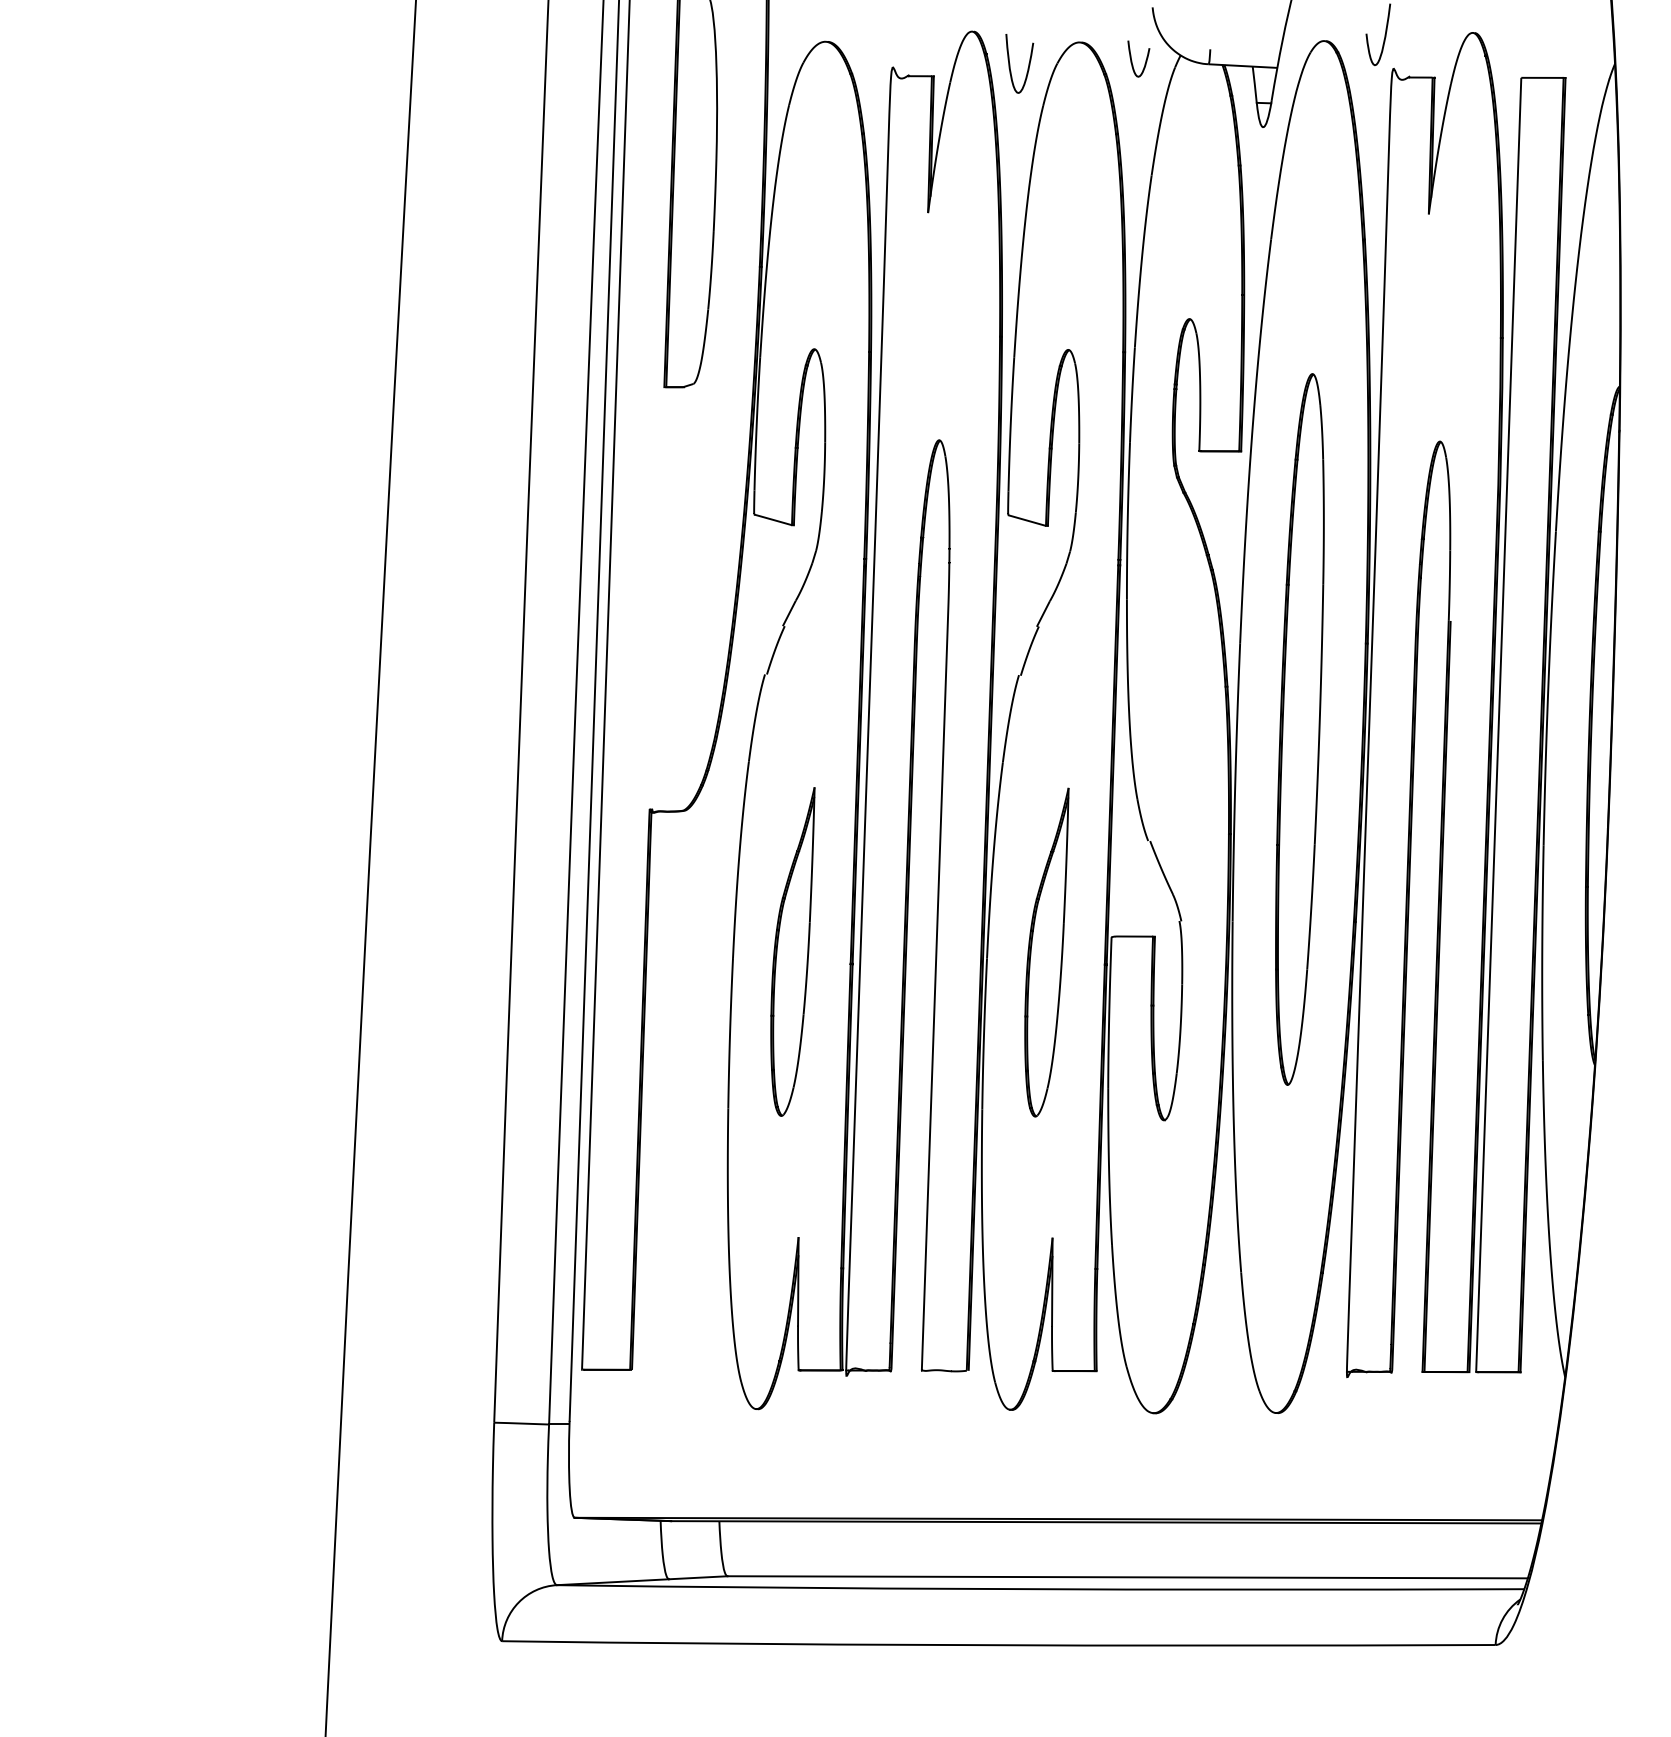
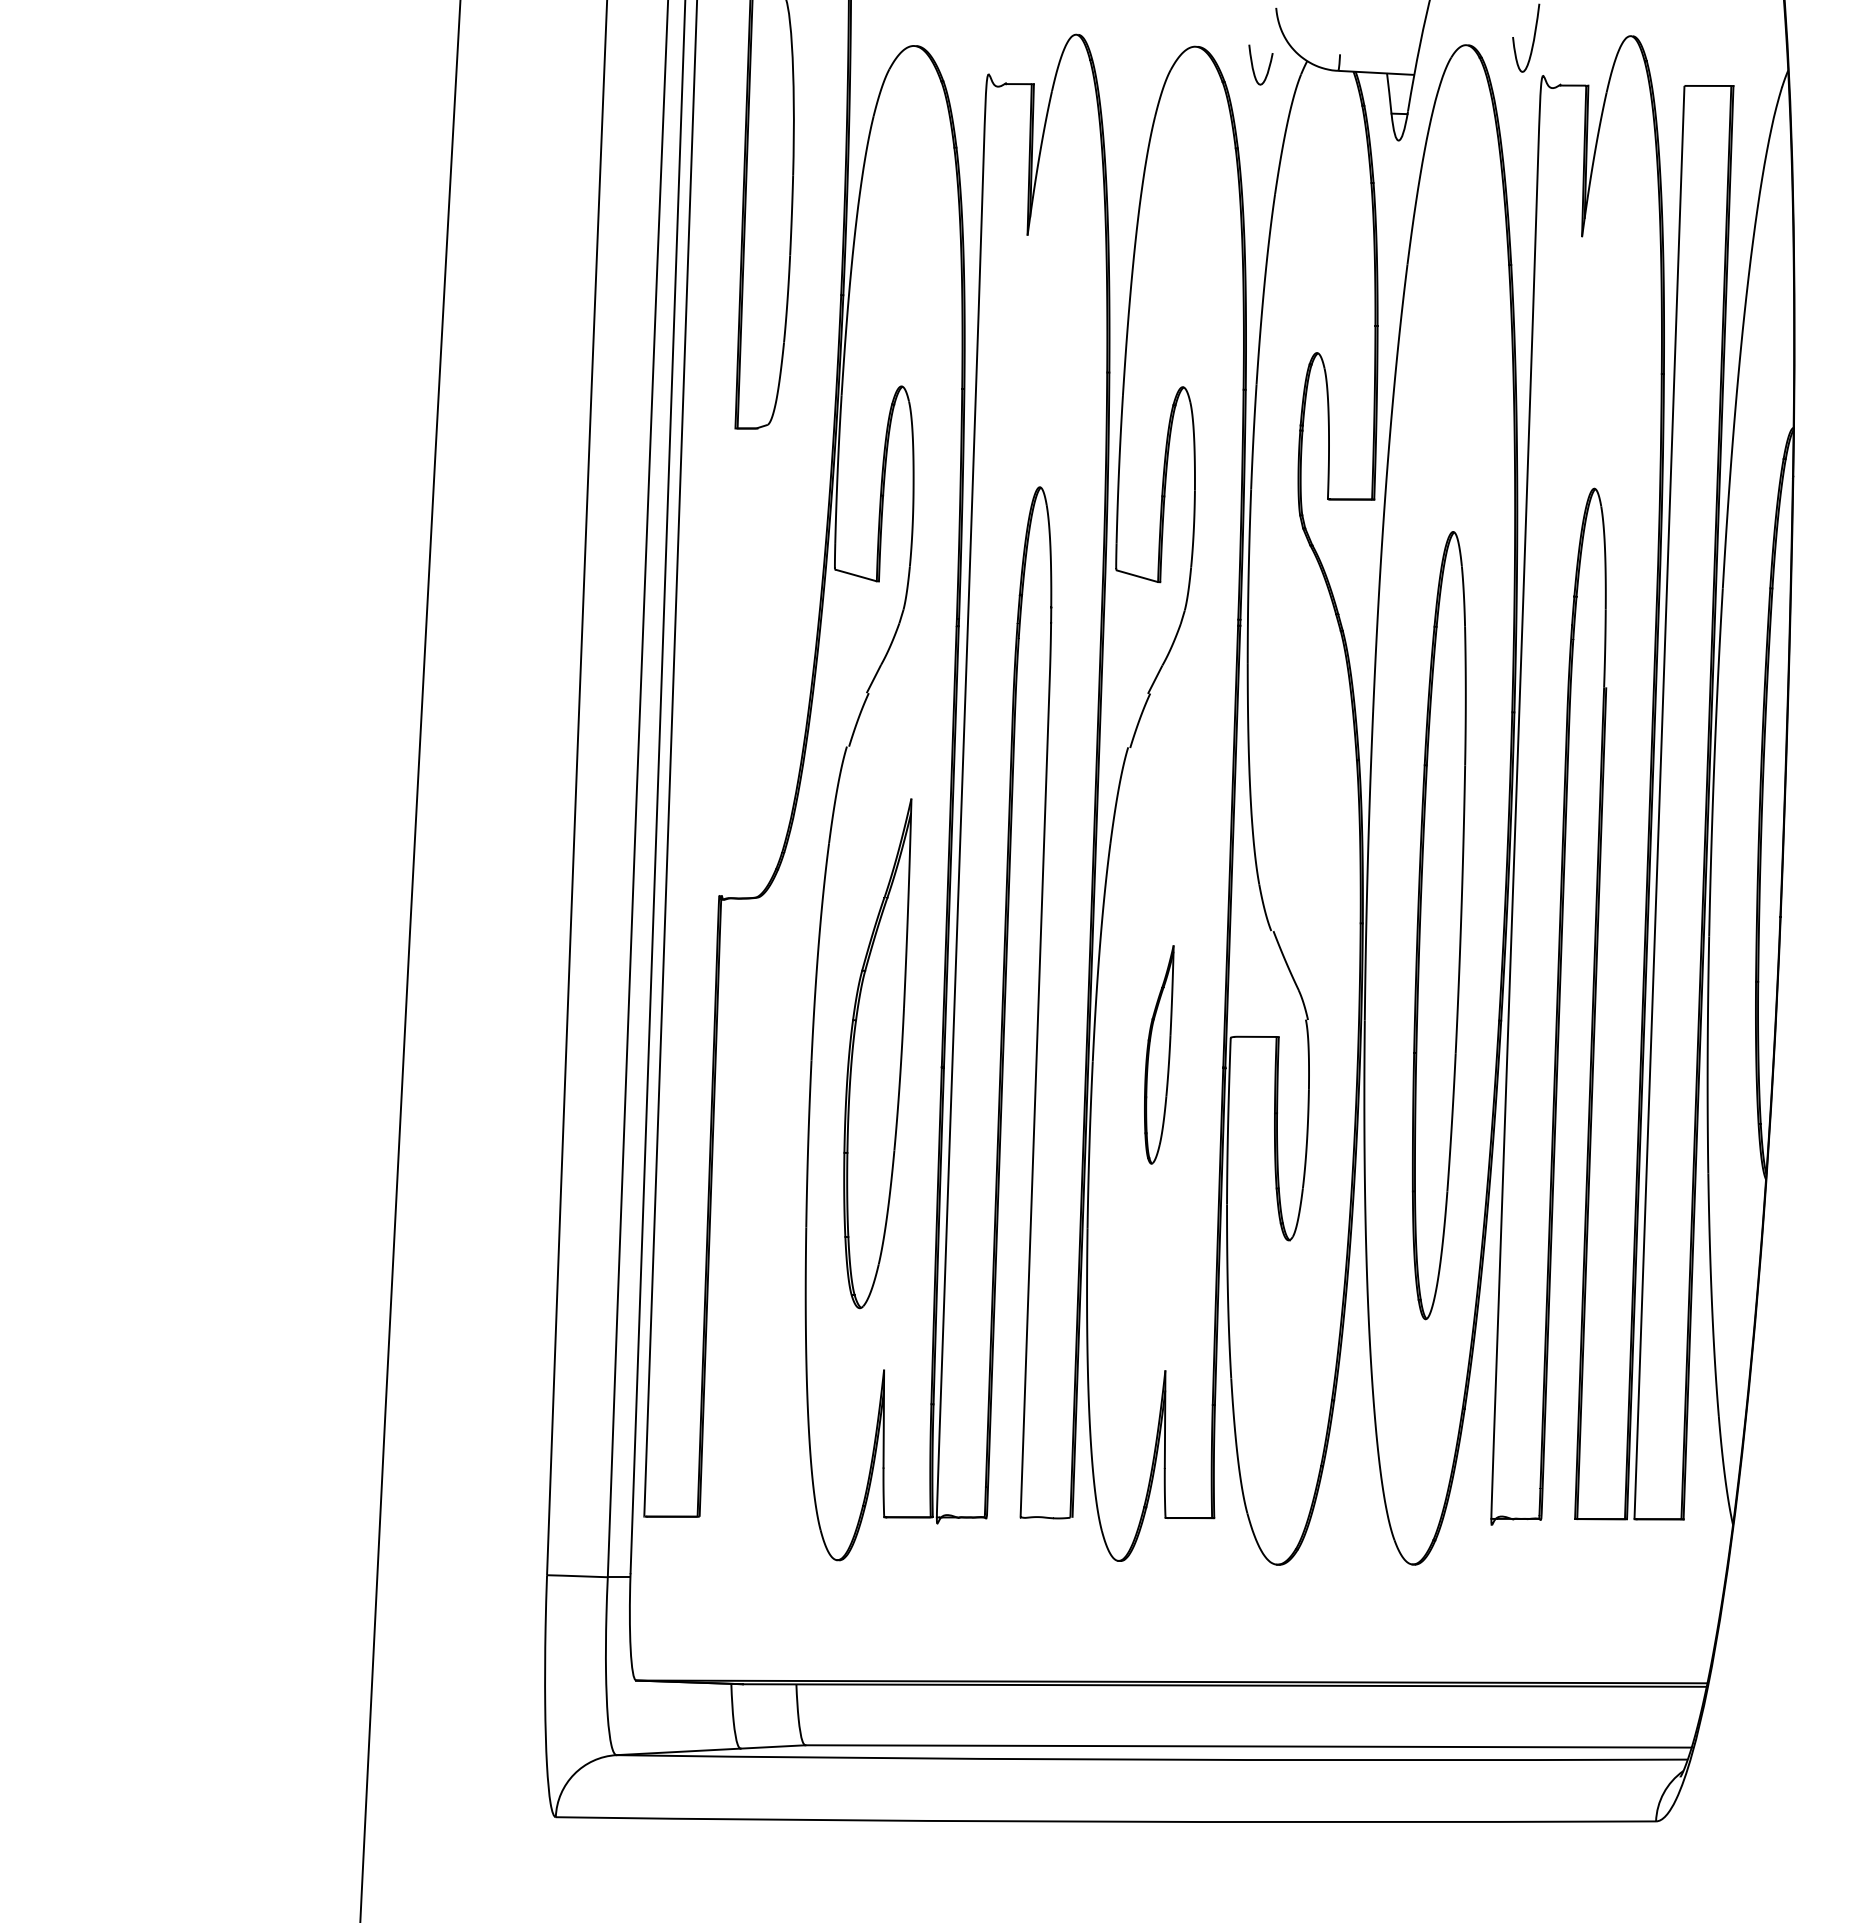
curve: (1010, 63) -> (1118, 70), removed
part: (1299, 729) -> (1438, 925), moved
part: (792, 951) -> (877, 1053), size x1.4
part: (1047, 952) -> (1159, 1054), size x0.6

